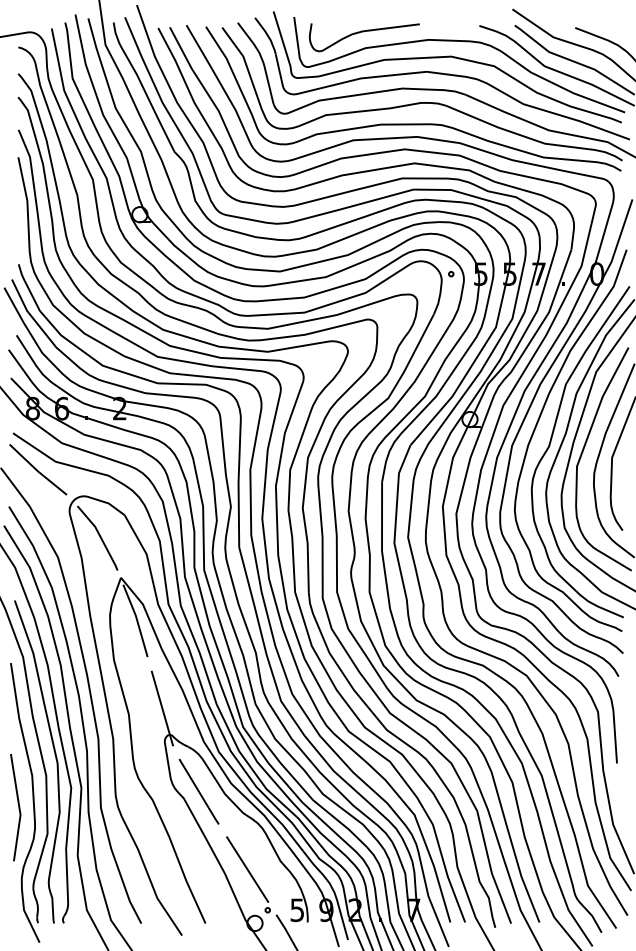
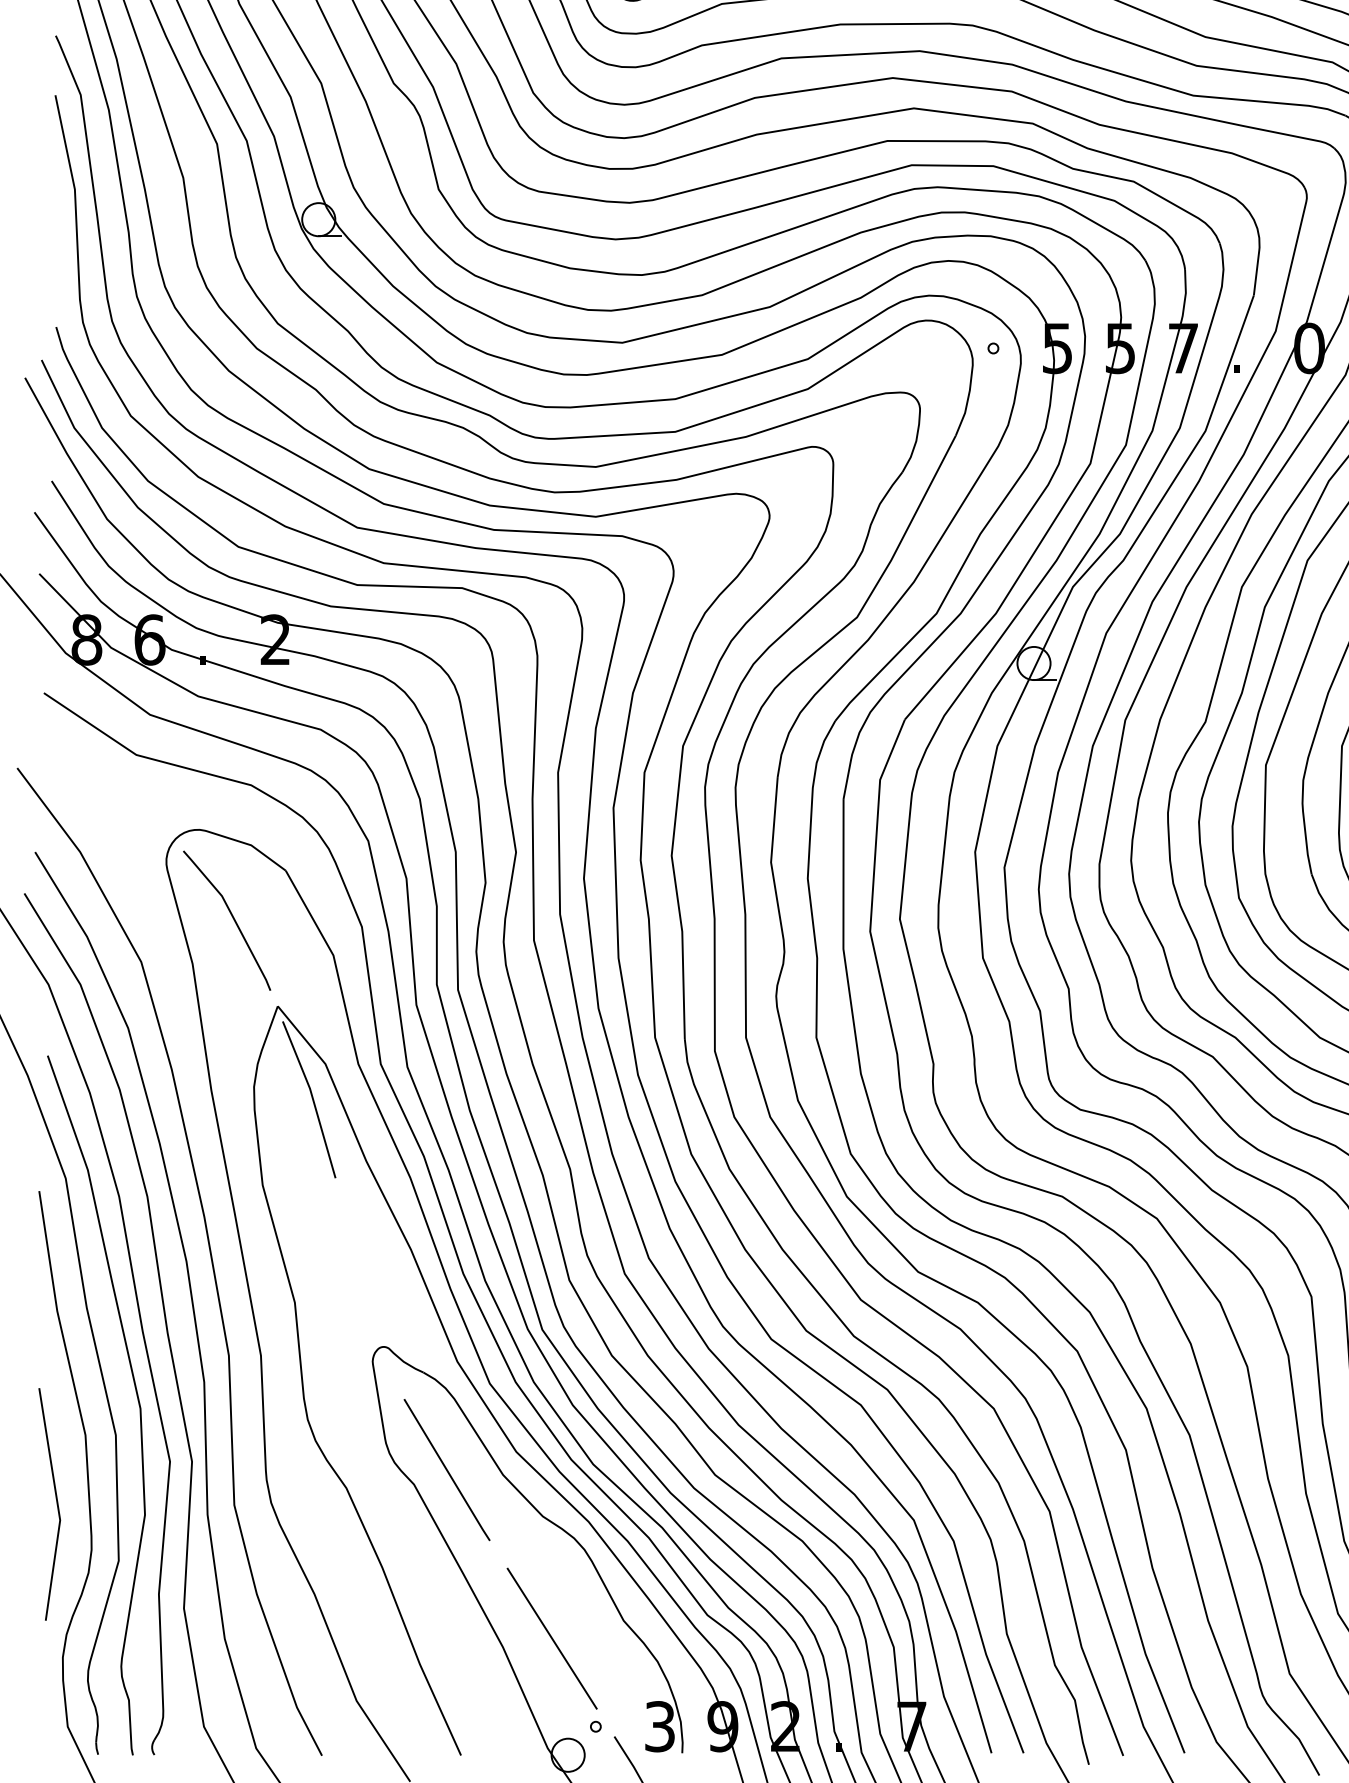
line: (37, 469) -> (96, 771), removed
line: (161, 708) -> (365, 1289), removed
text: (297, 909) -> (660, 1725), 5 -> 3

